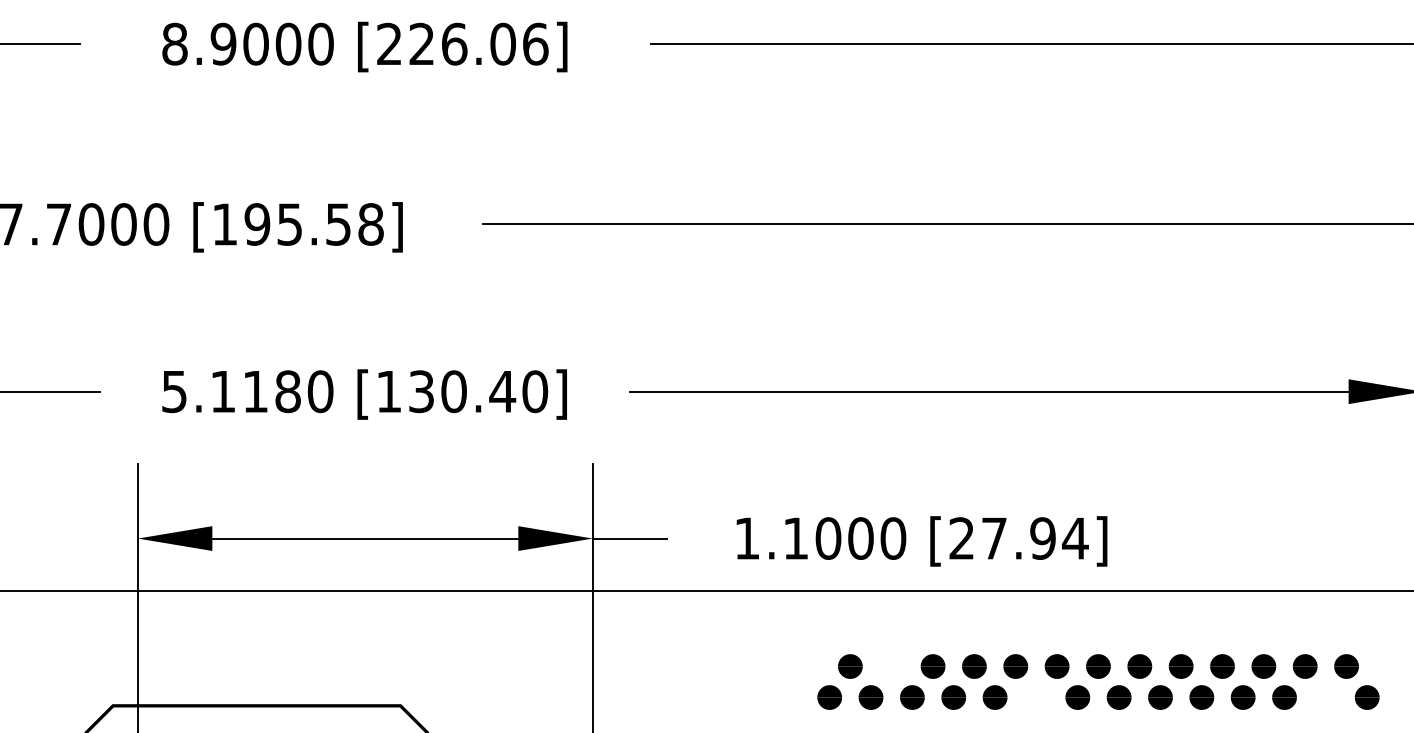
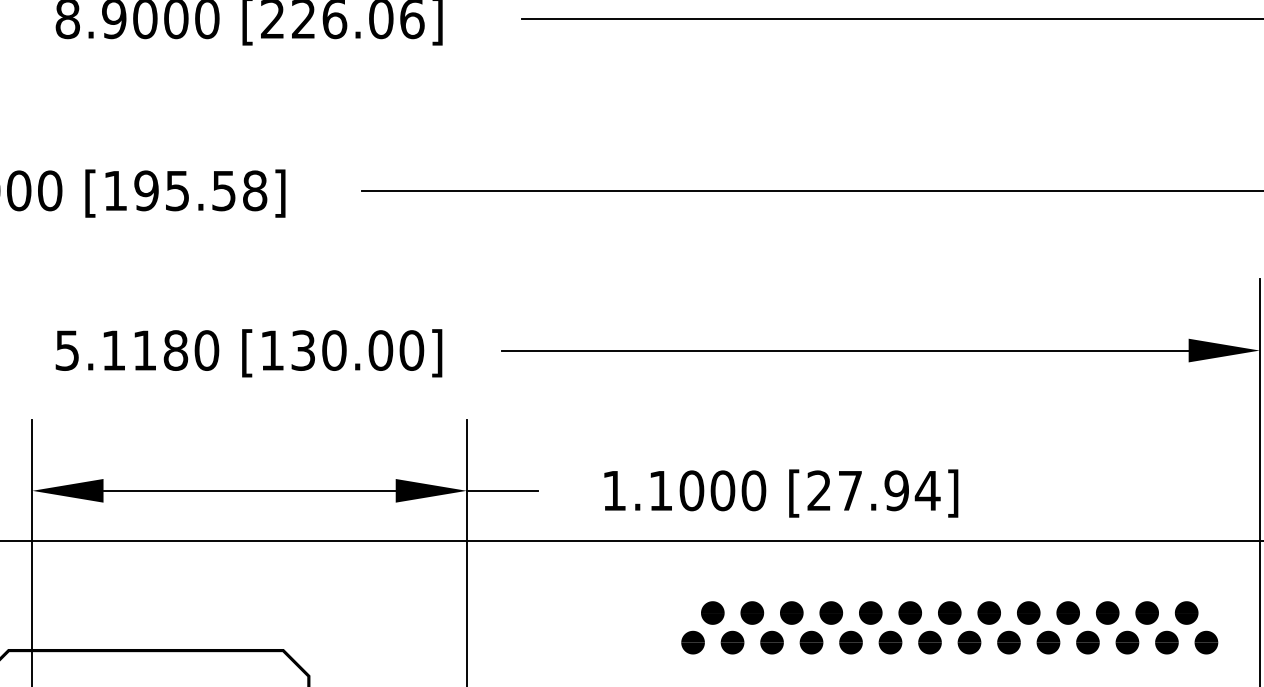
text: (502, 391) -> (380, 350), [130.40] -> [130.00]
part: (891, 666) -> (752, 613), added
part: (1036, 697) -> (890, 642), added
part: (1325, 697) -> (1166, 642), added

